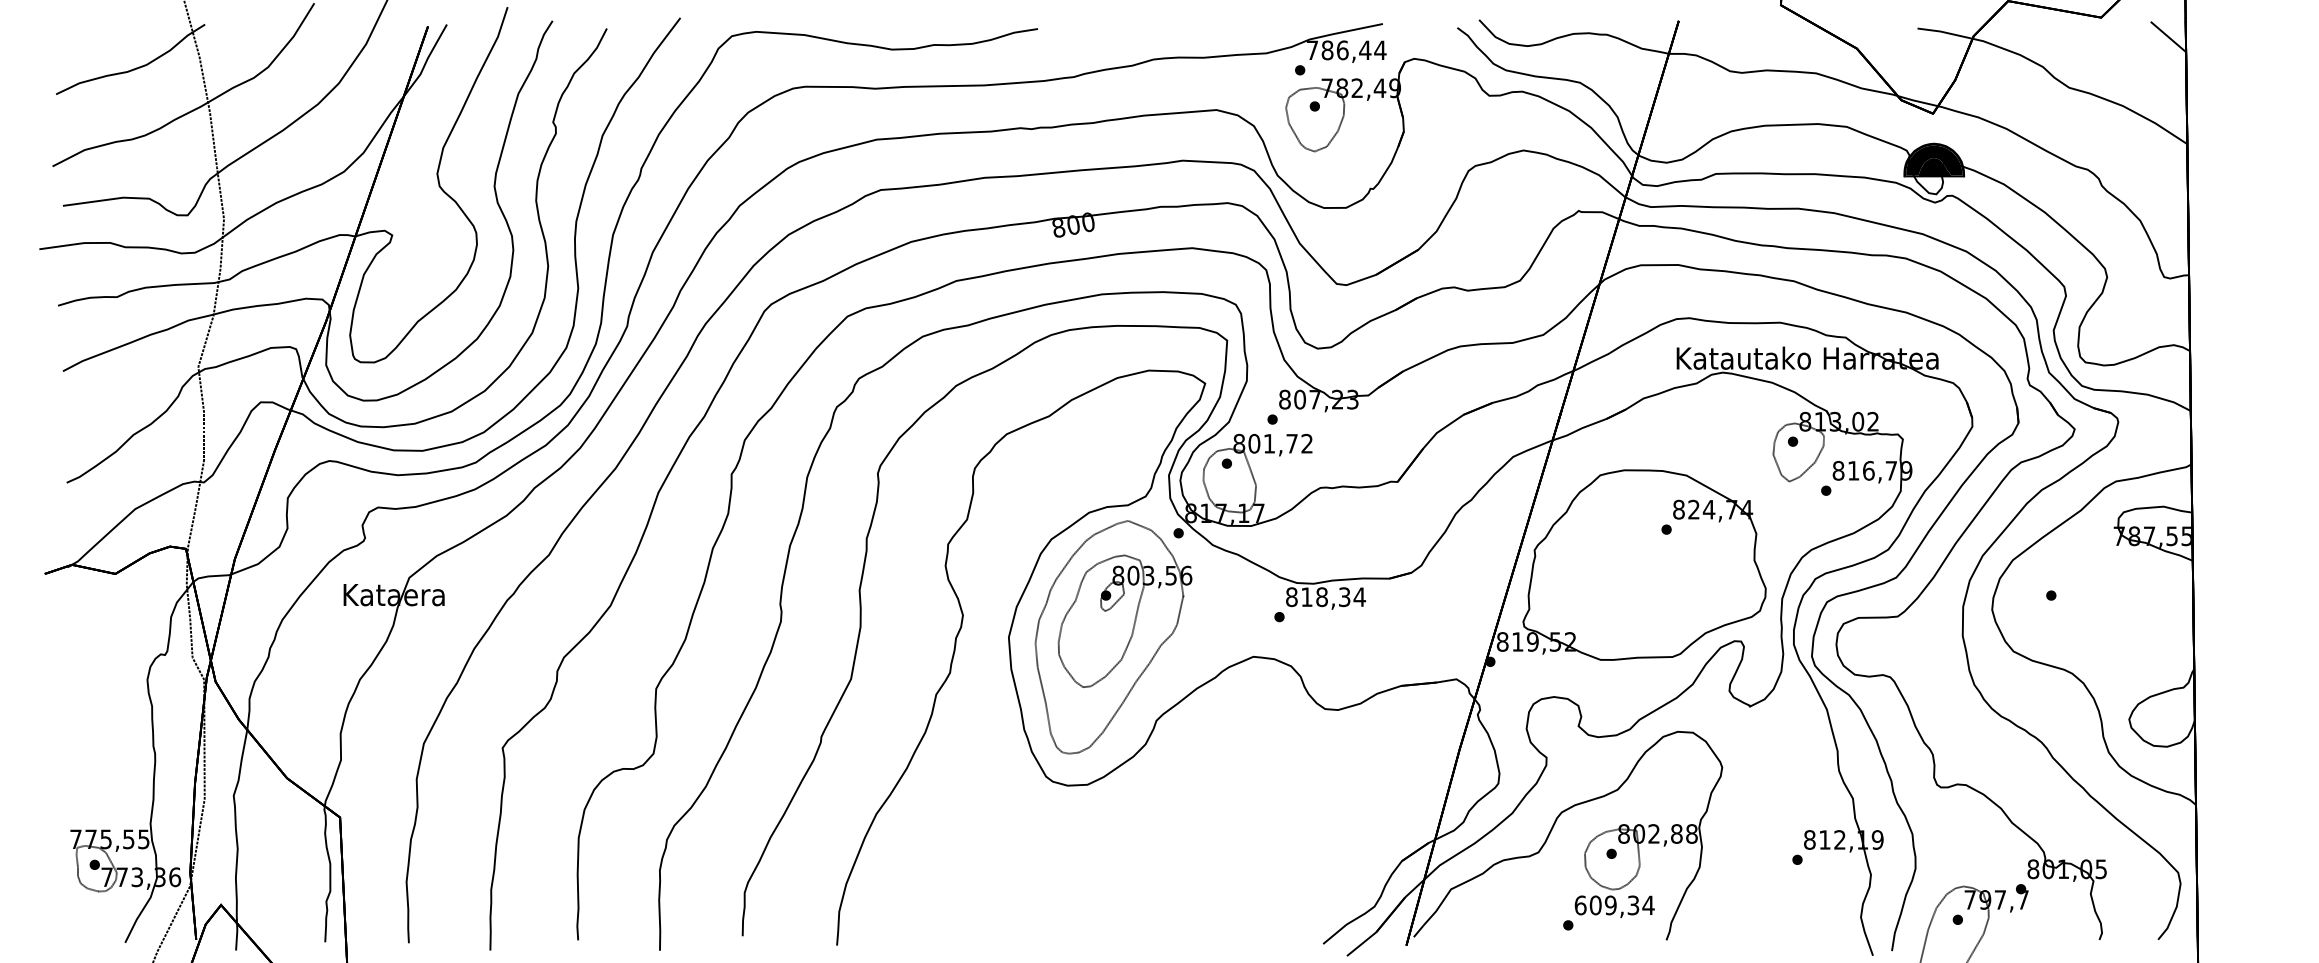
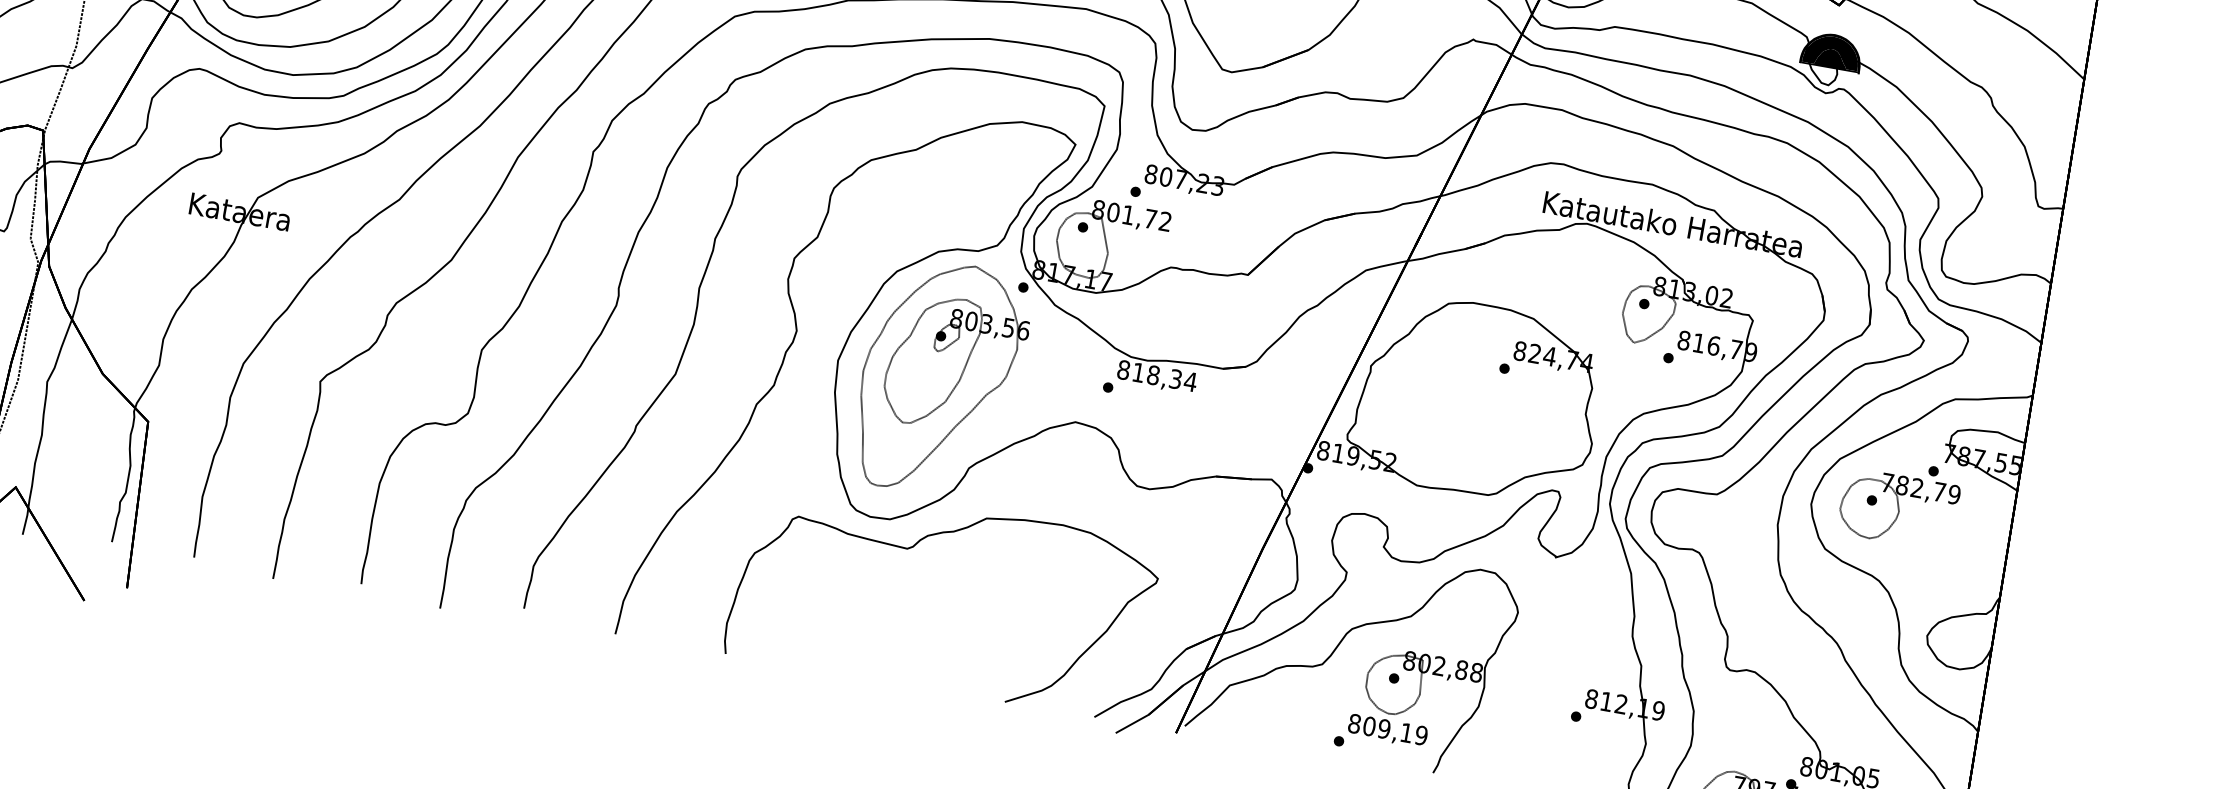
part: (2078, 592) -> (1899, 502), added
curve: (1114, 809) -> (912, 548), added
text: (1614, 905) -> (1387, 729), 609,34 -> 809,19

